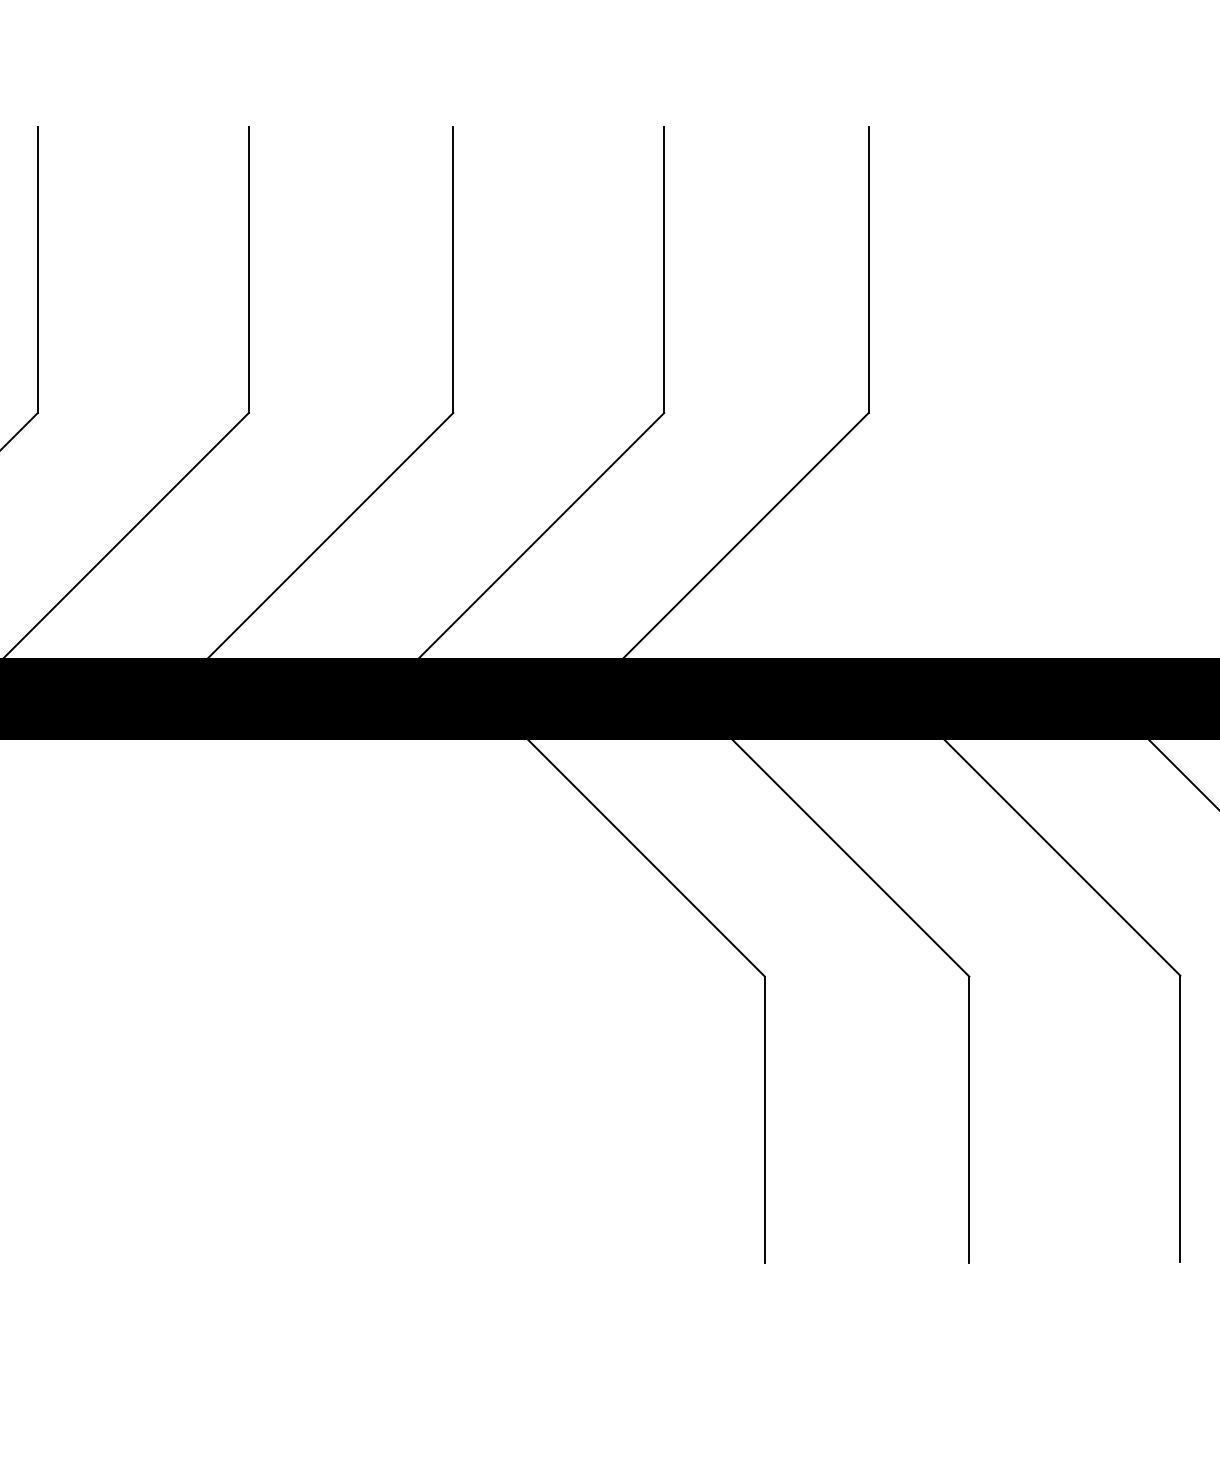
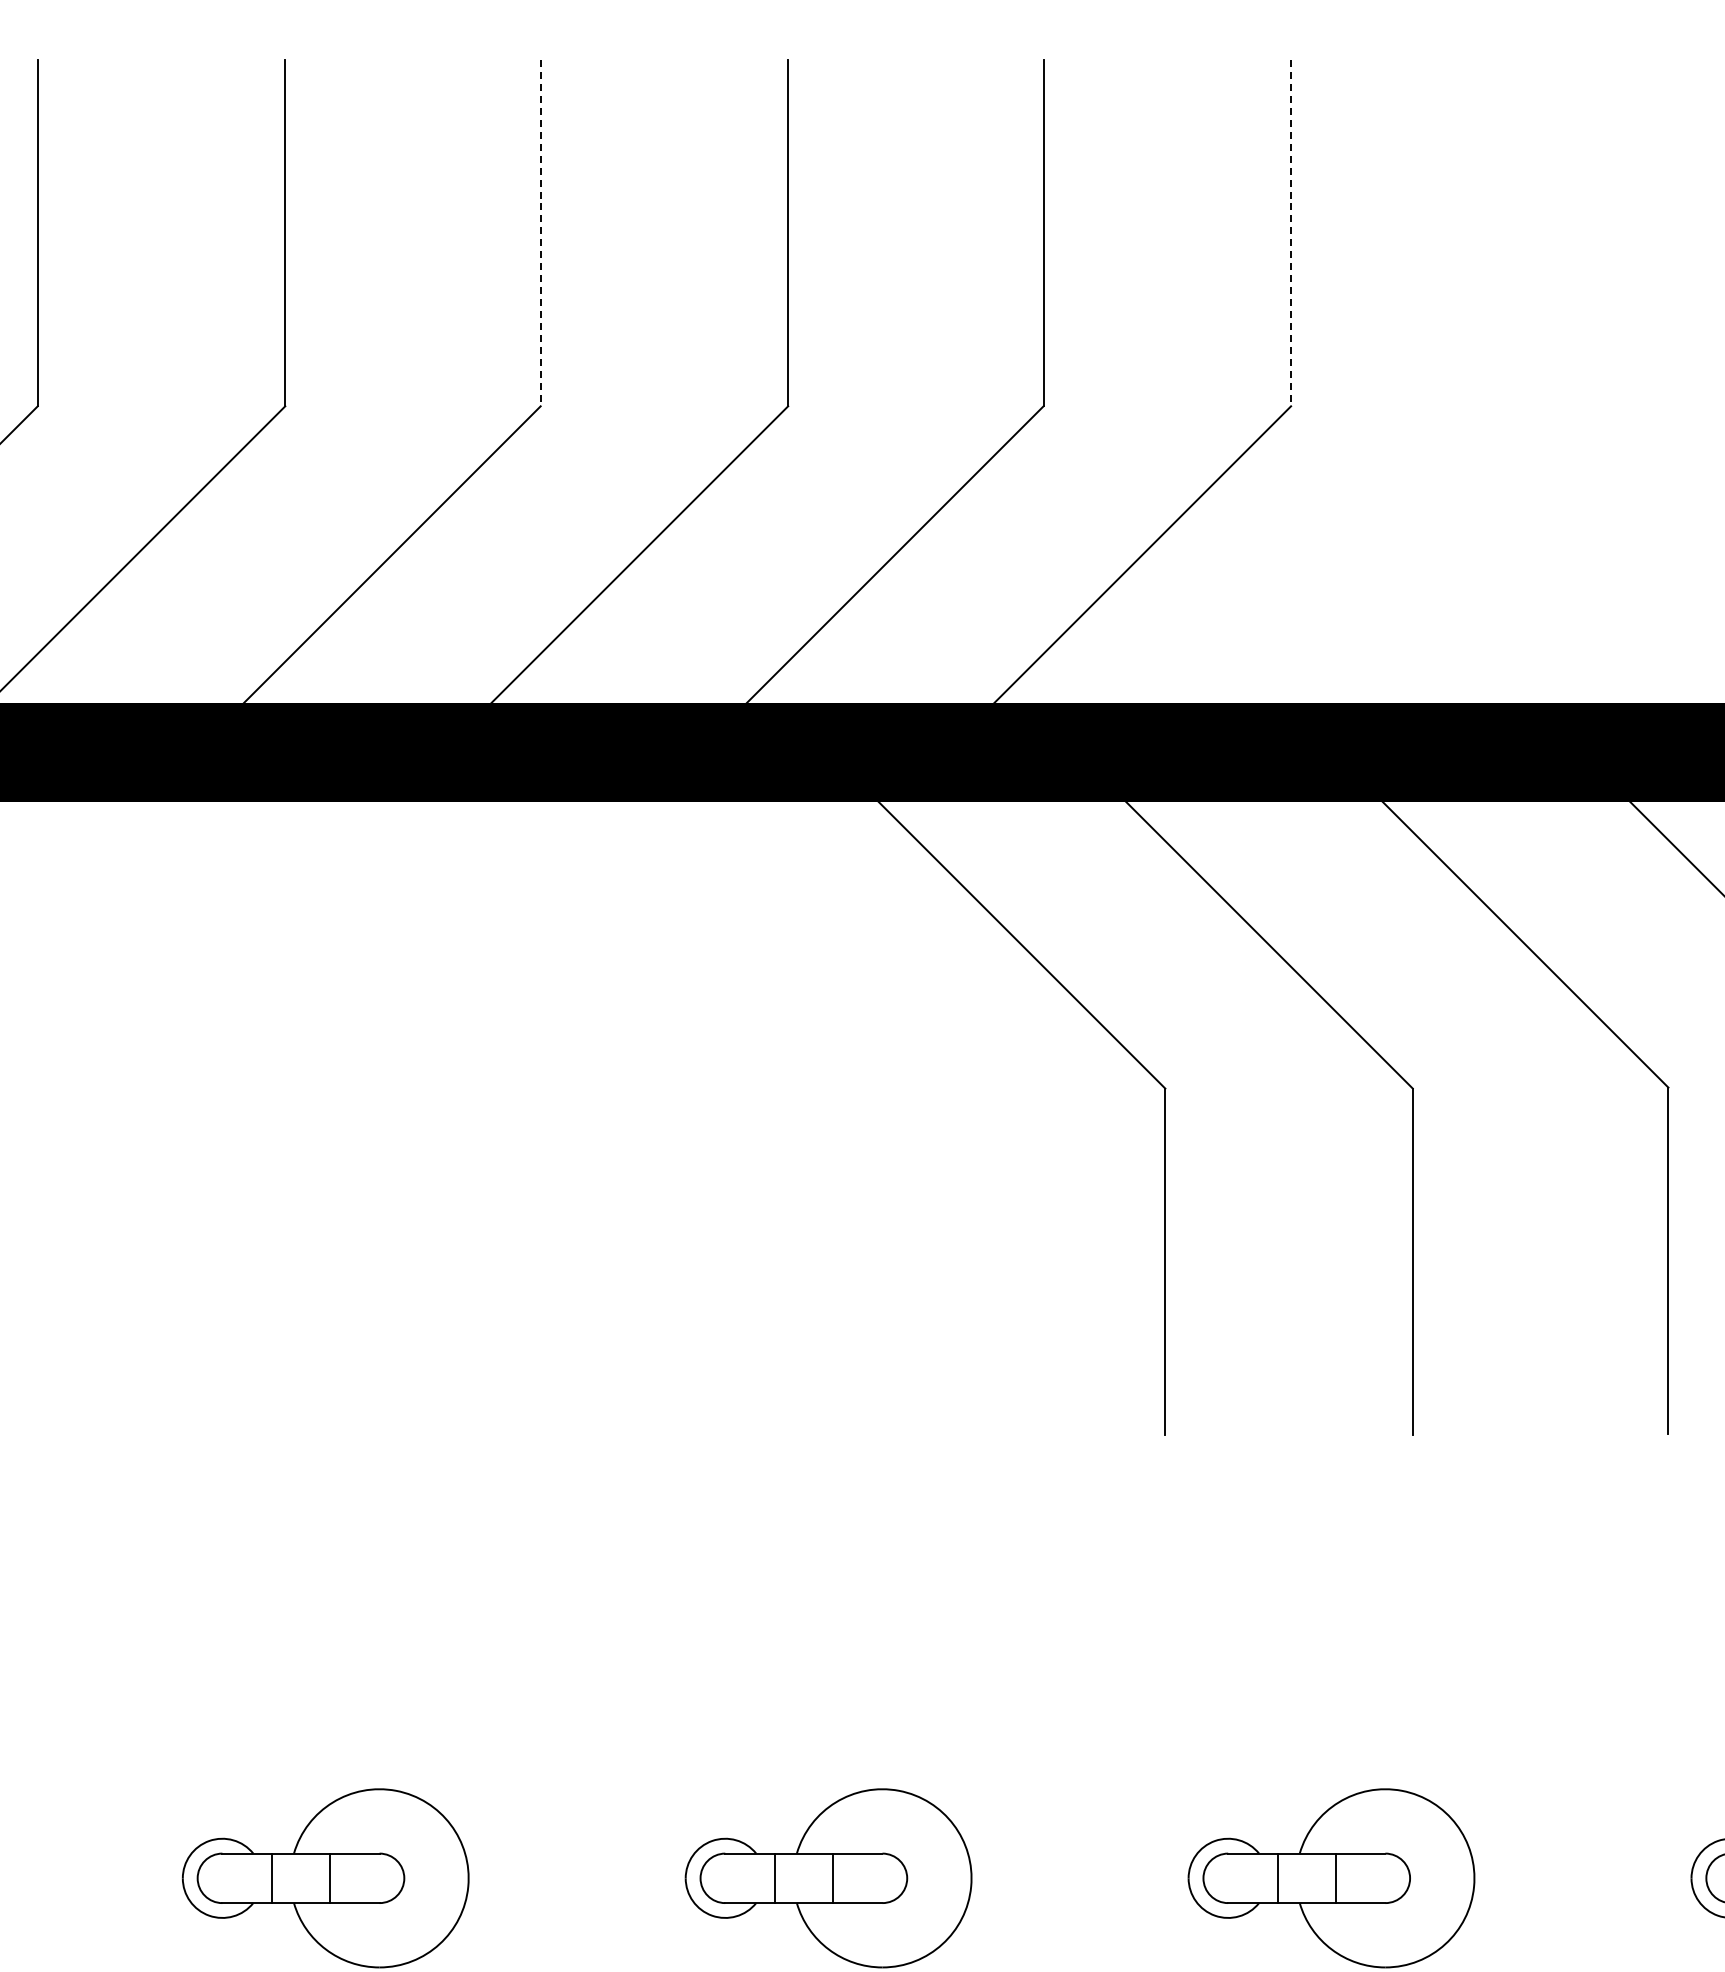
line: (248, 270) -> (540, 233), solid -> dashed
line: (869, 270) -> (1291, 233), solid -> dashed

